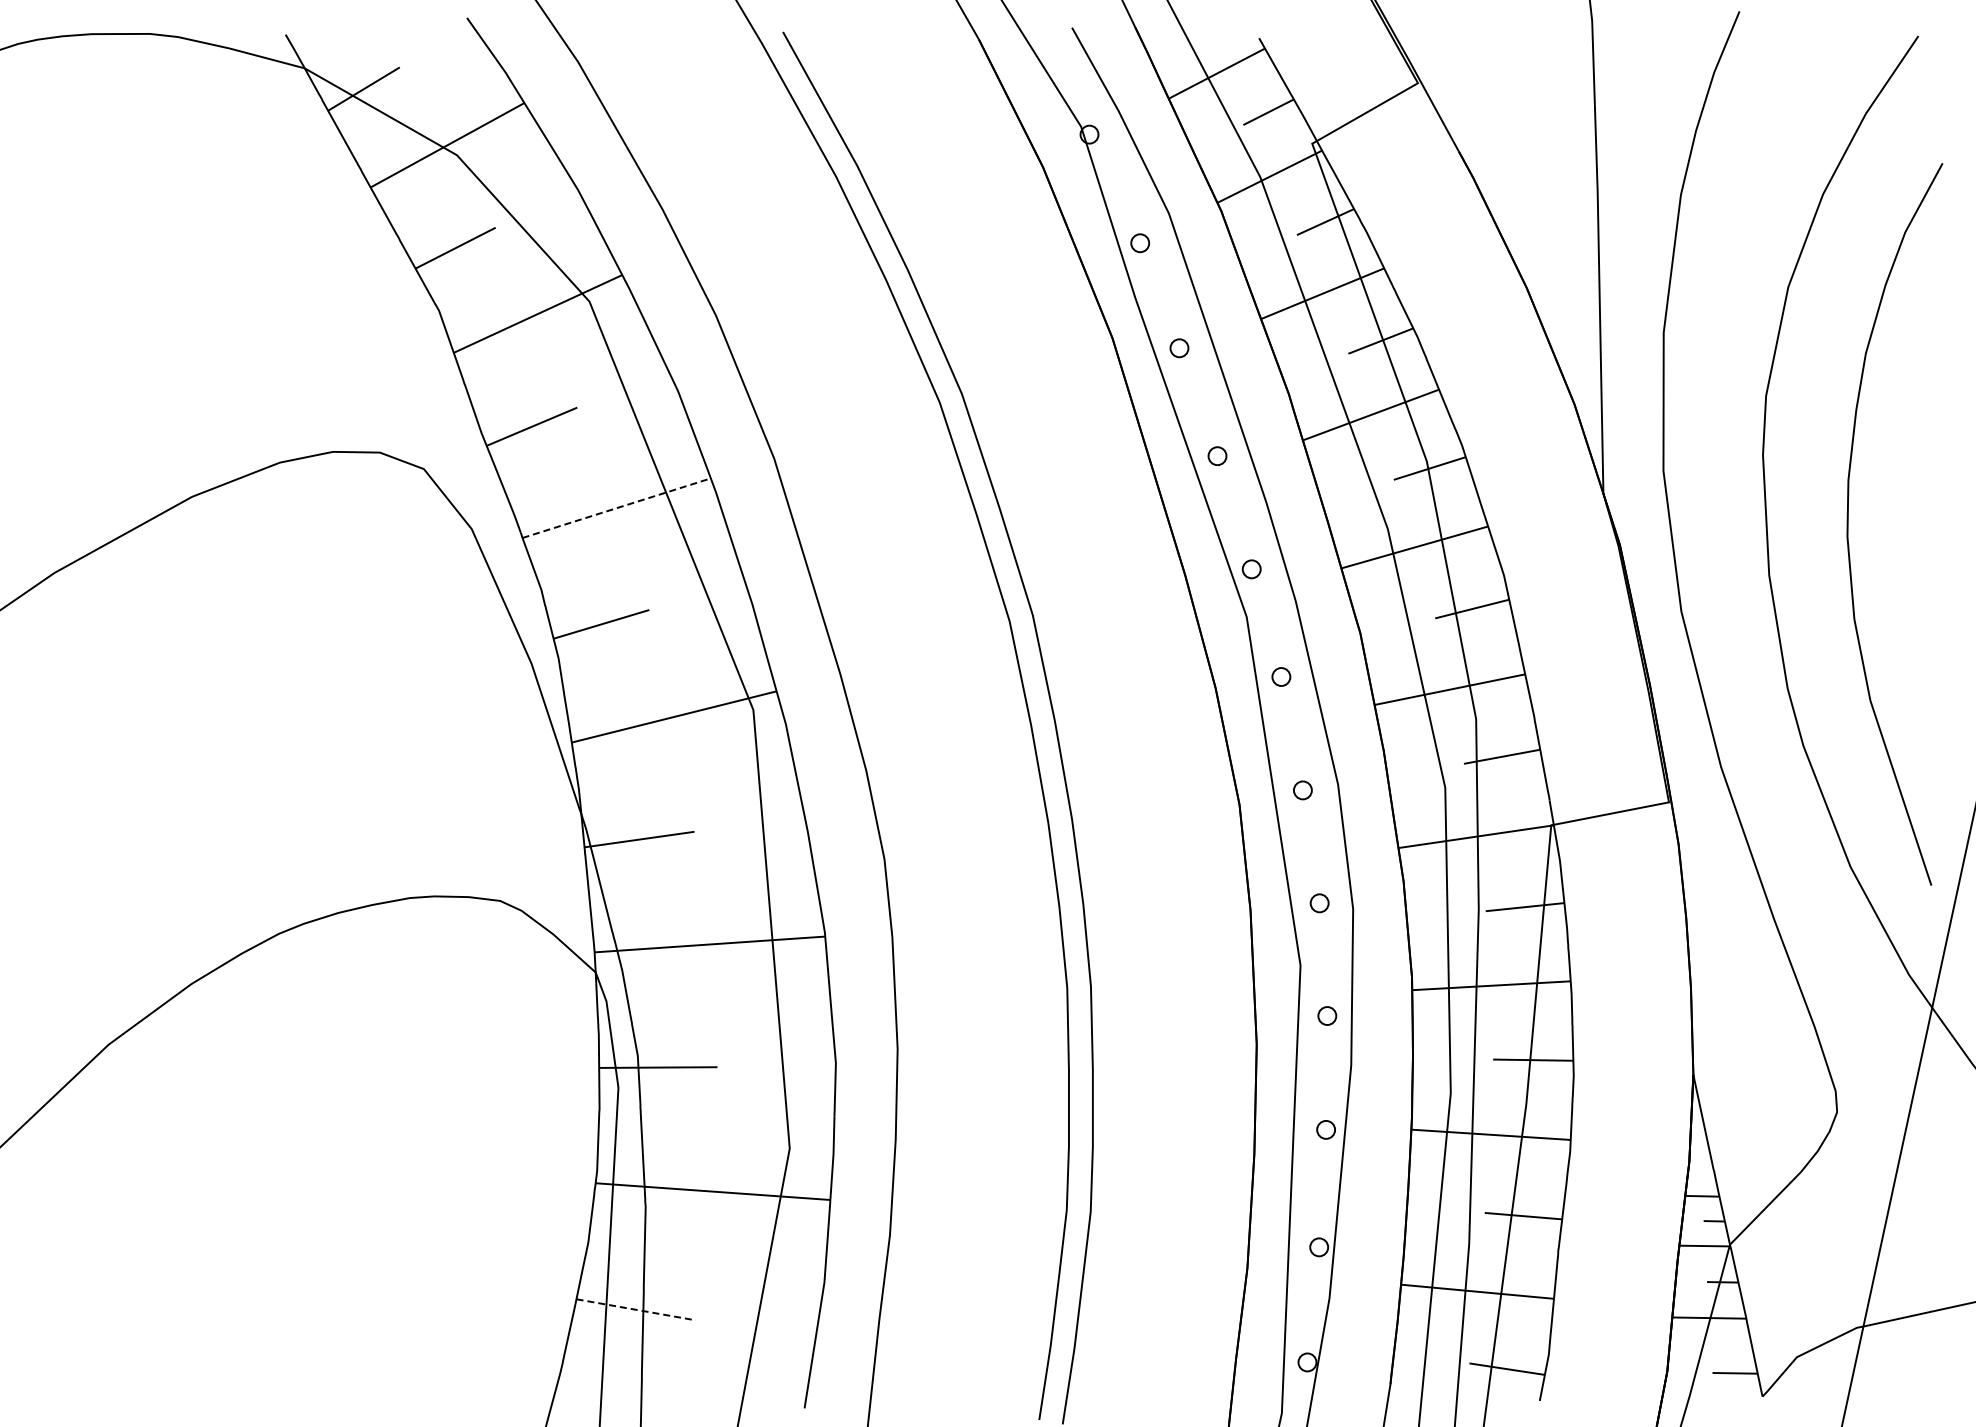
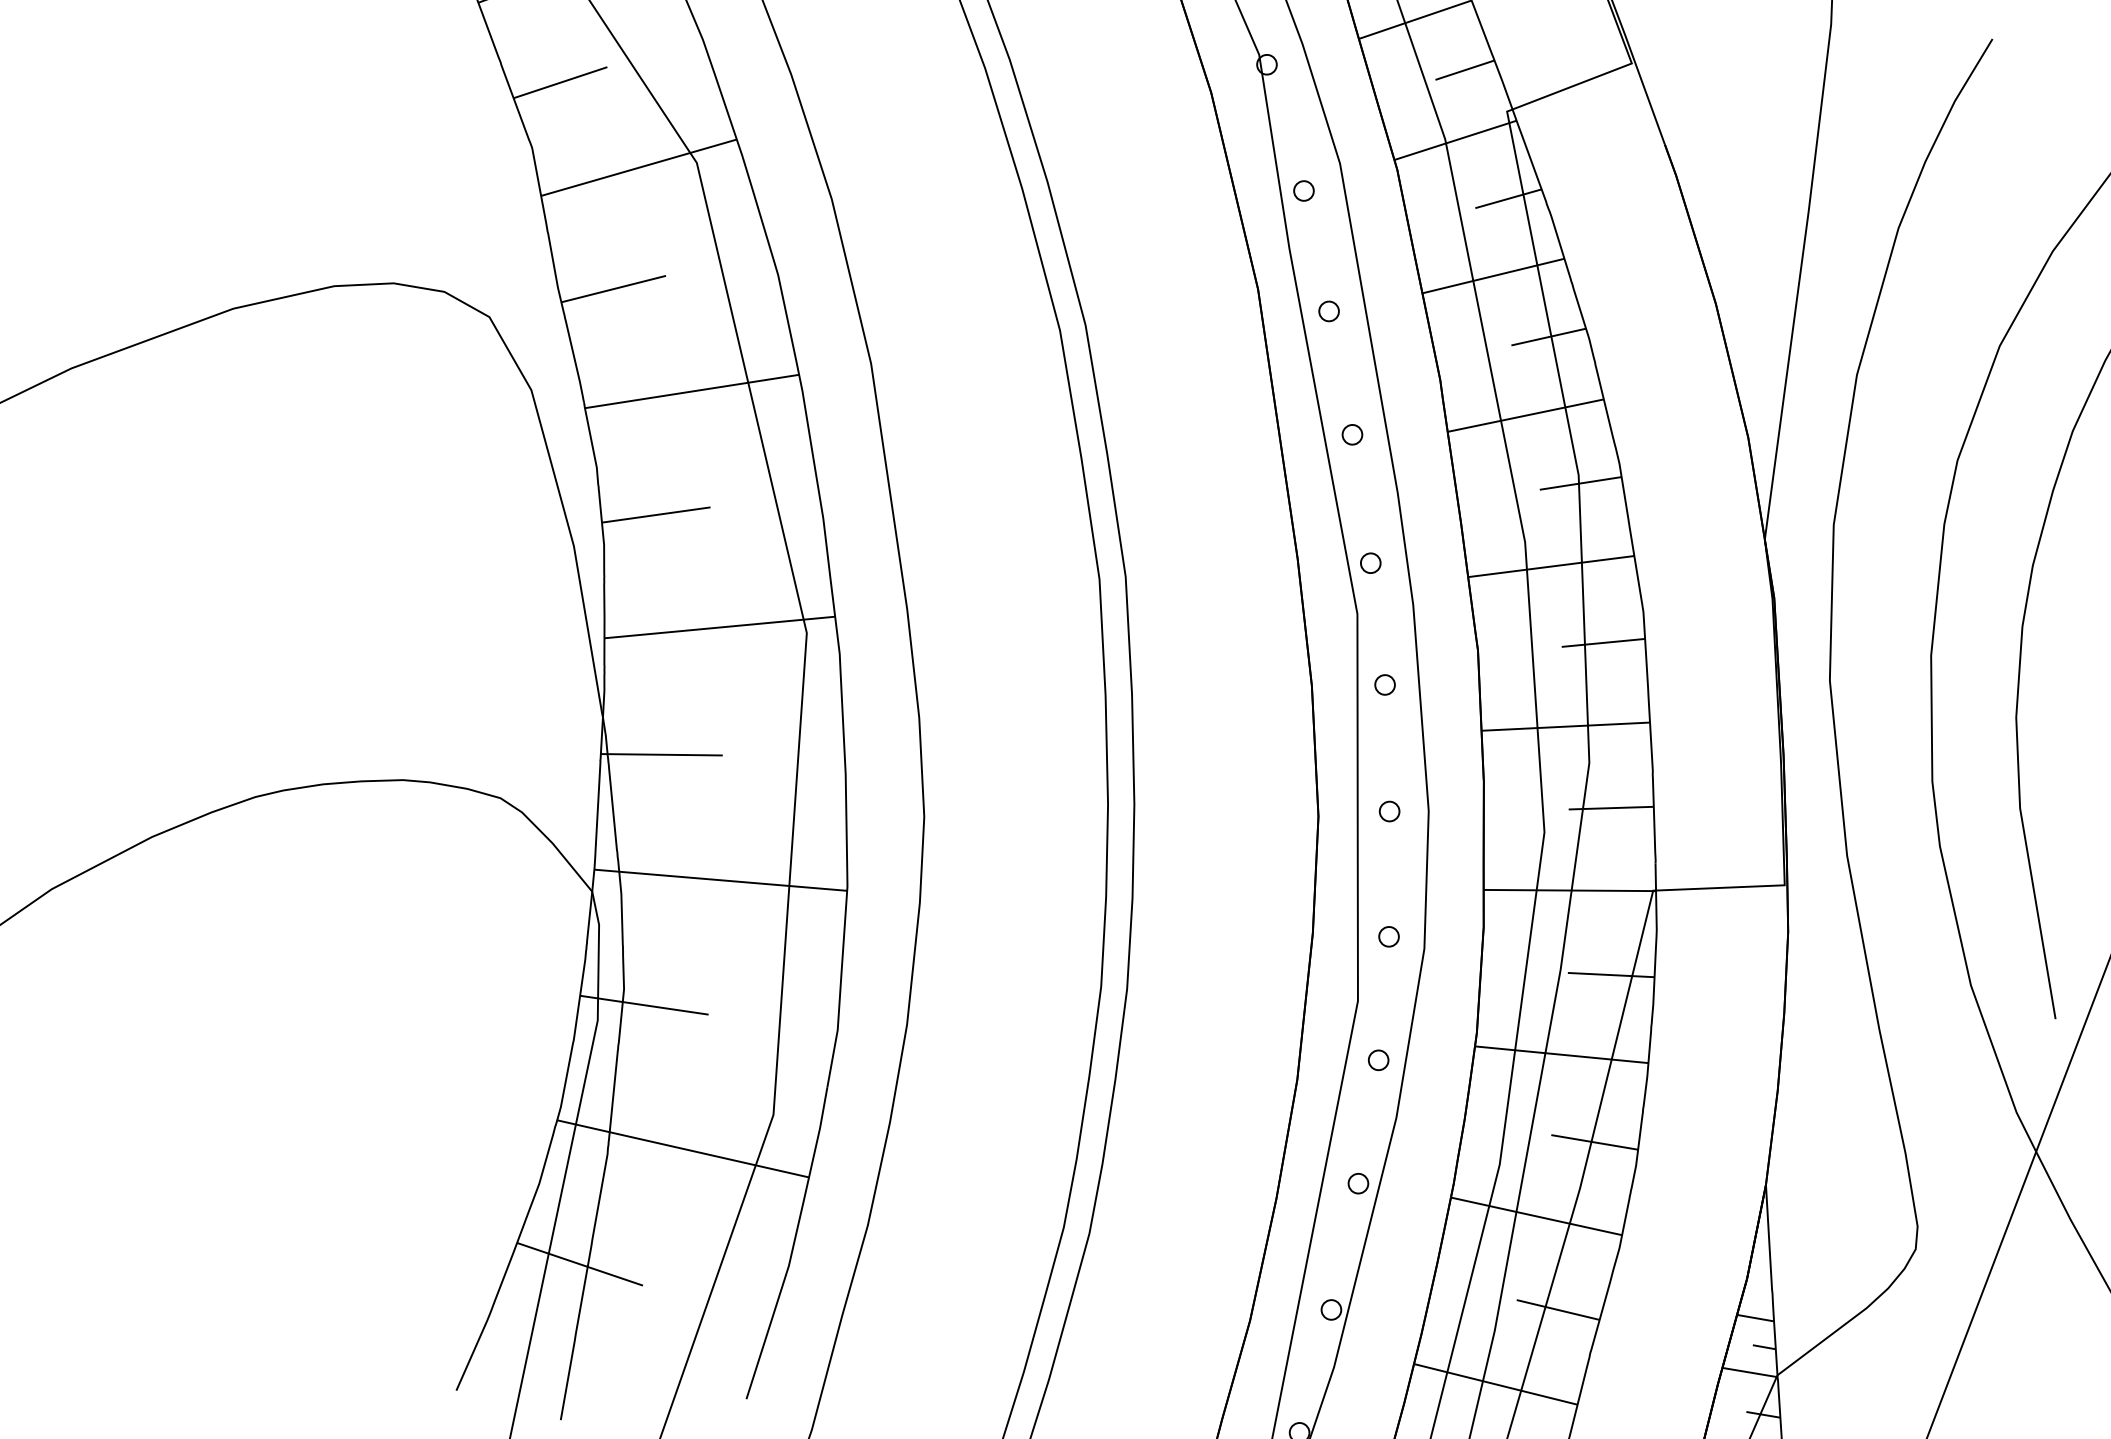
line: (616, 508) -> (691, 391), dashed -> solid
line: (636, 1309) -> (580, 1264), dashed -> solid

